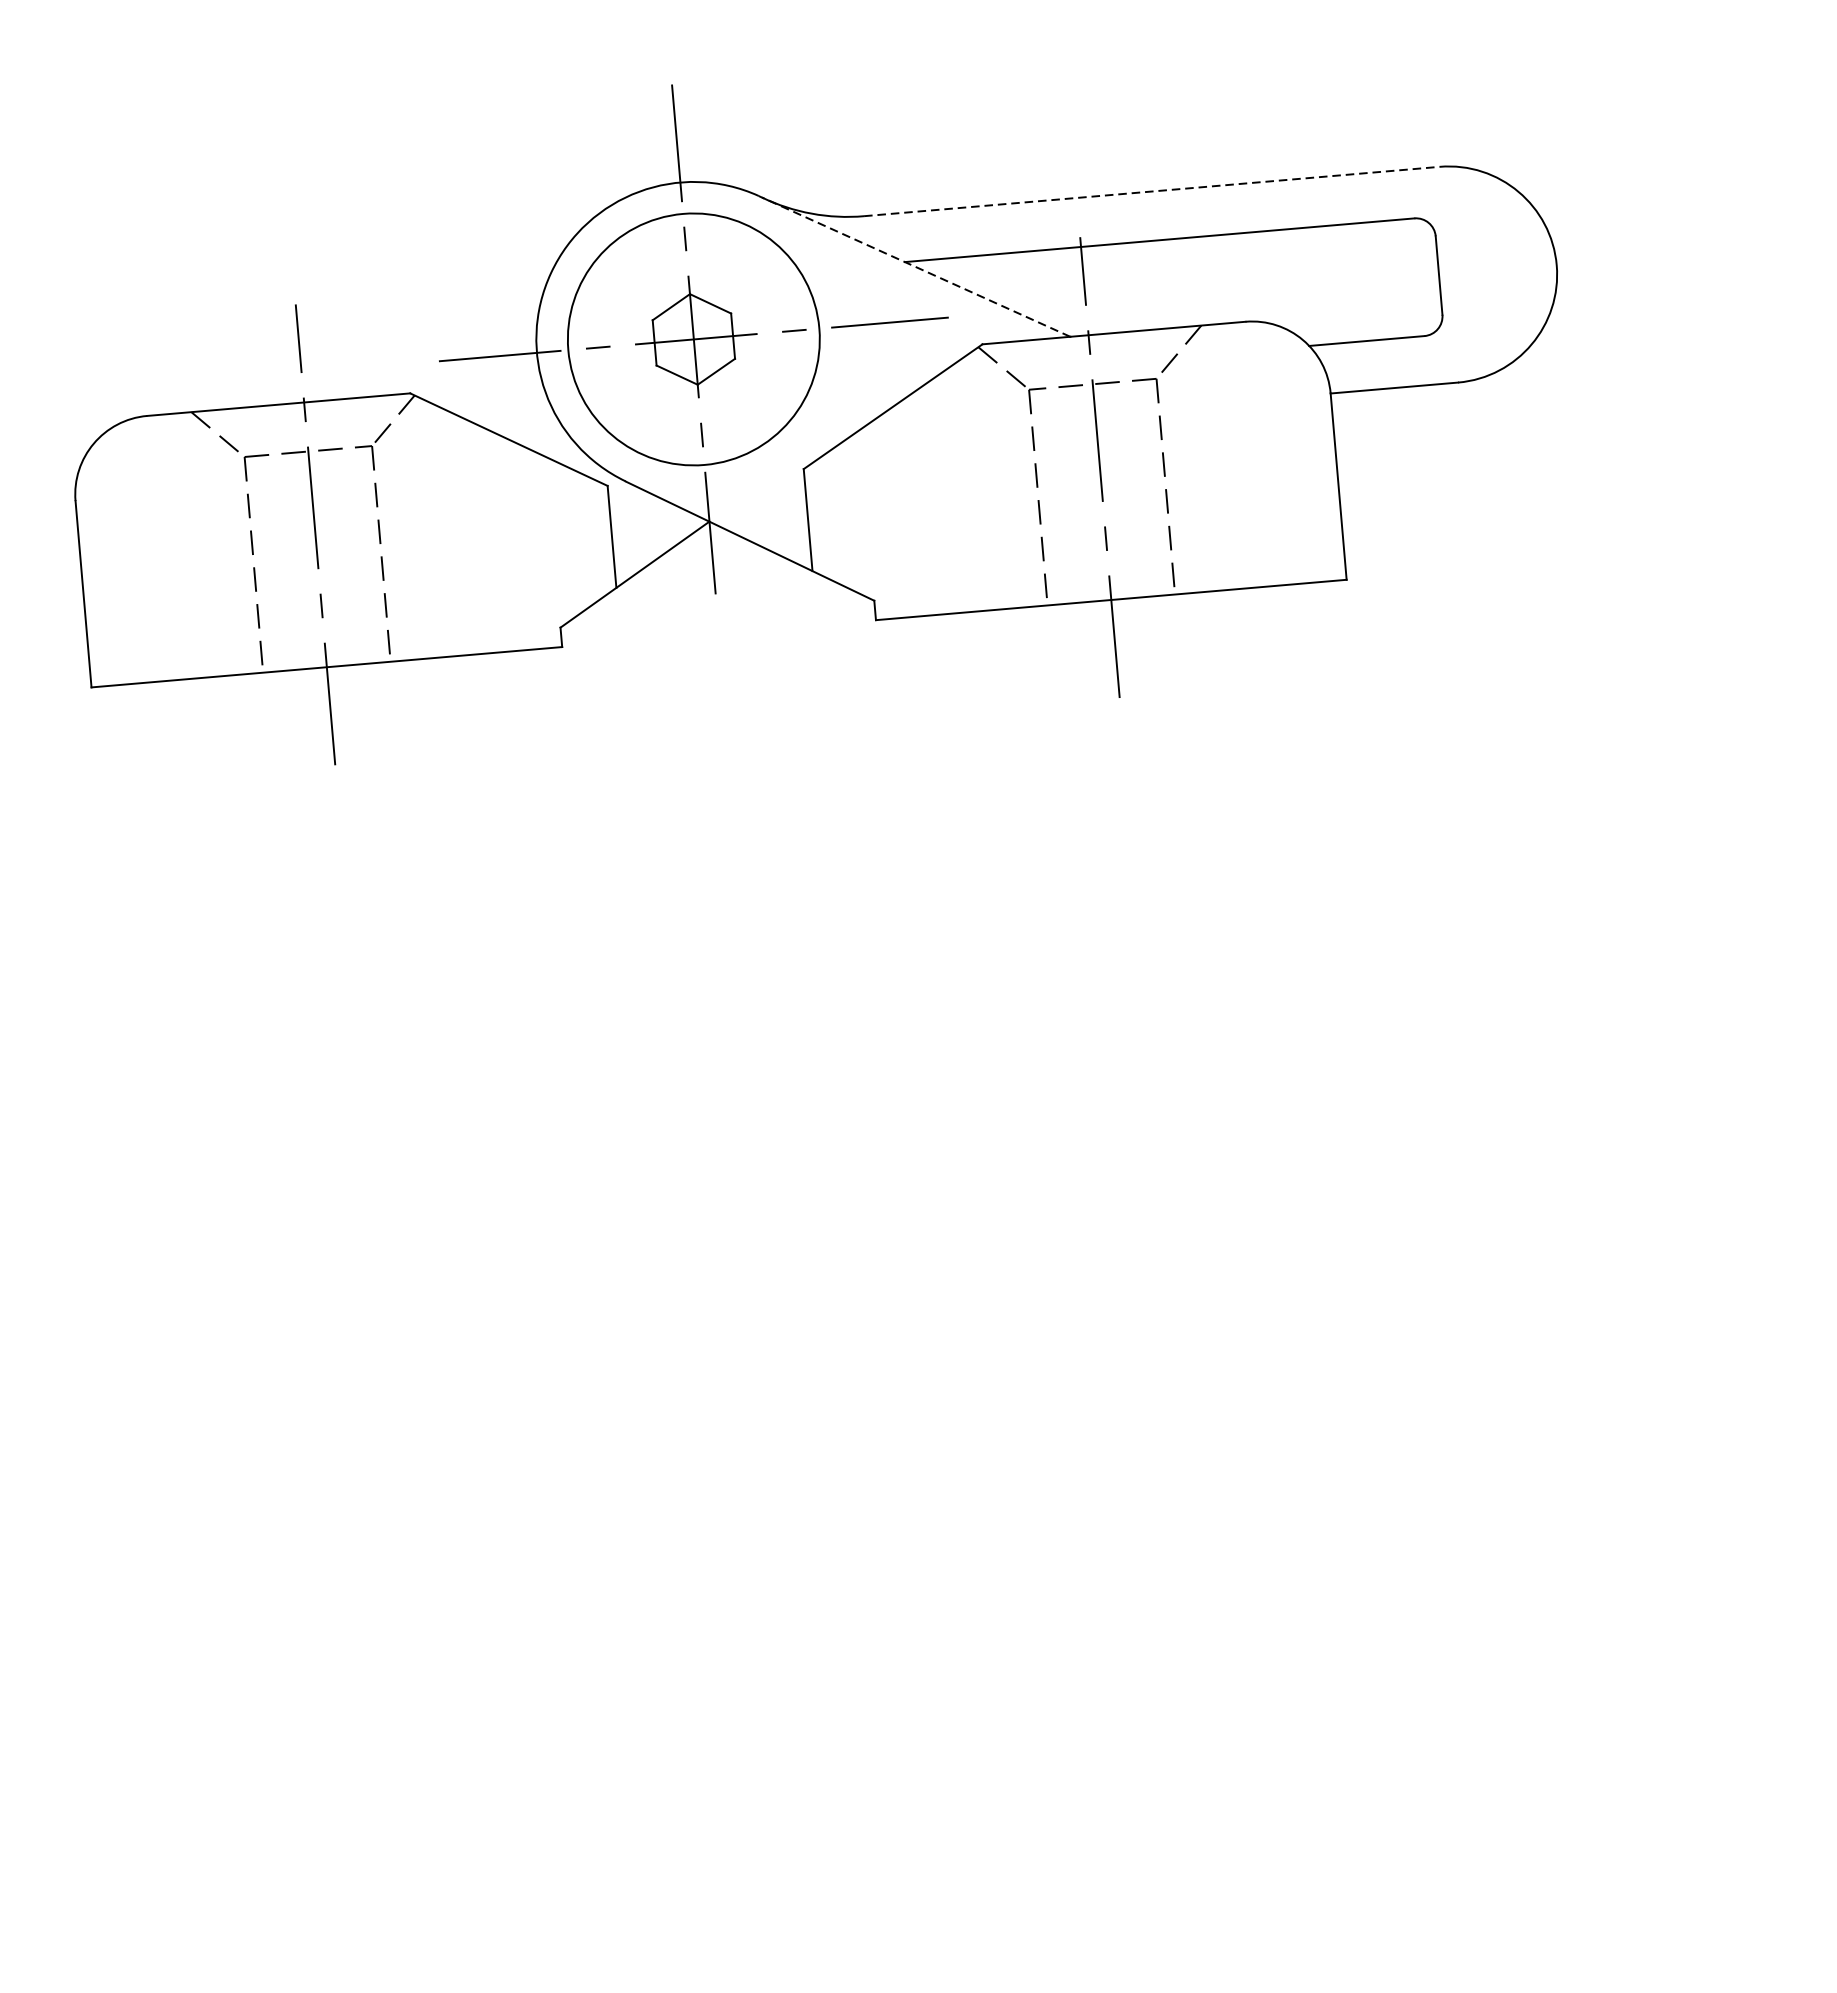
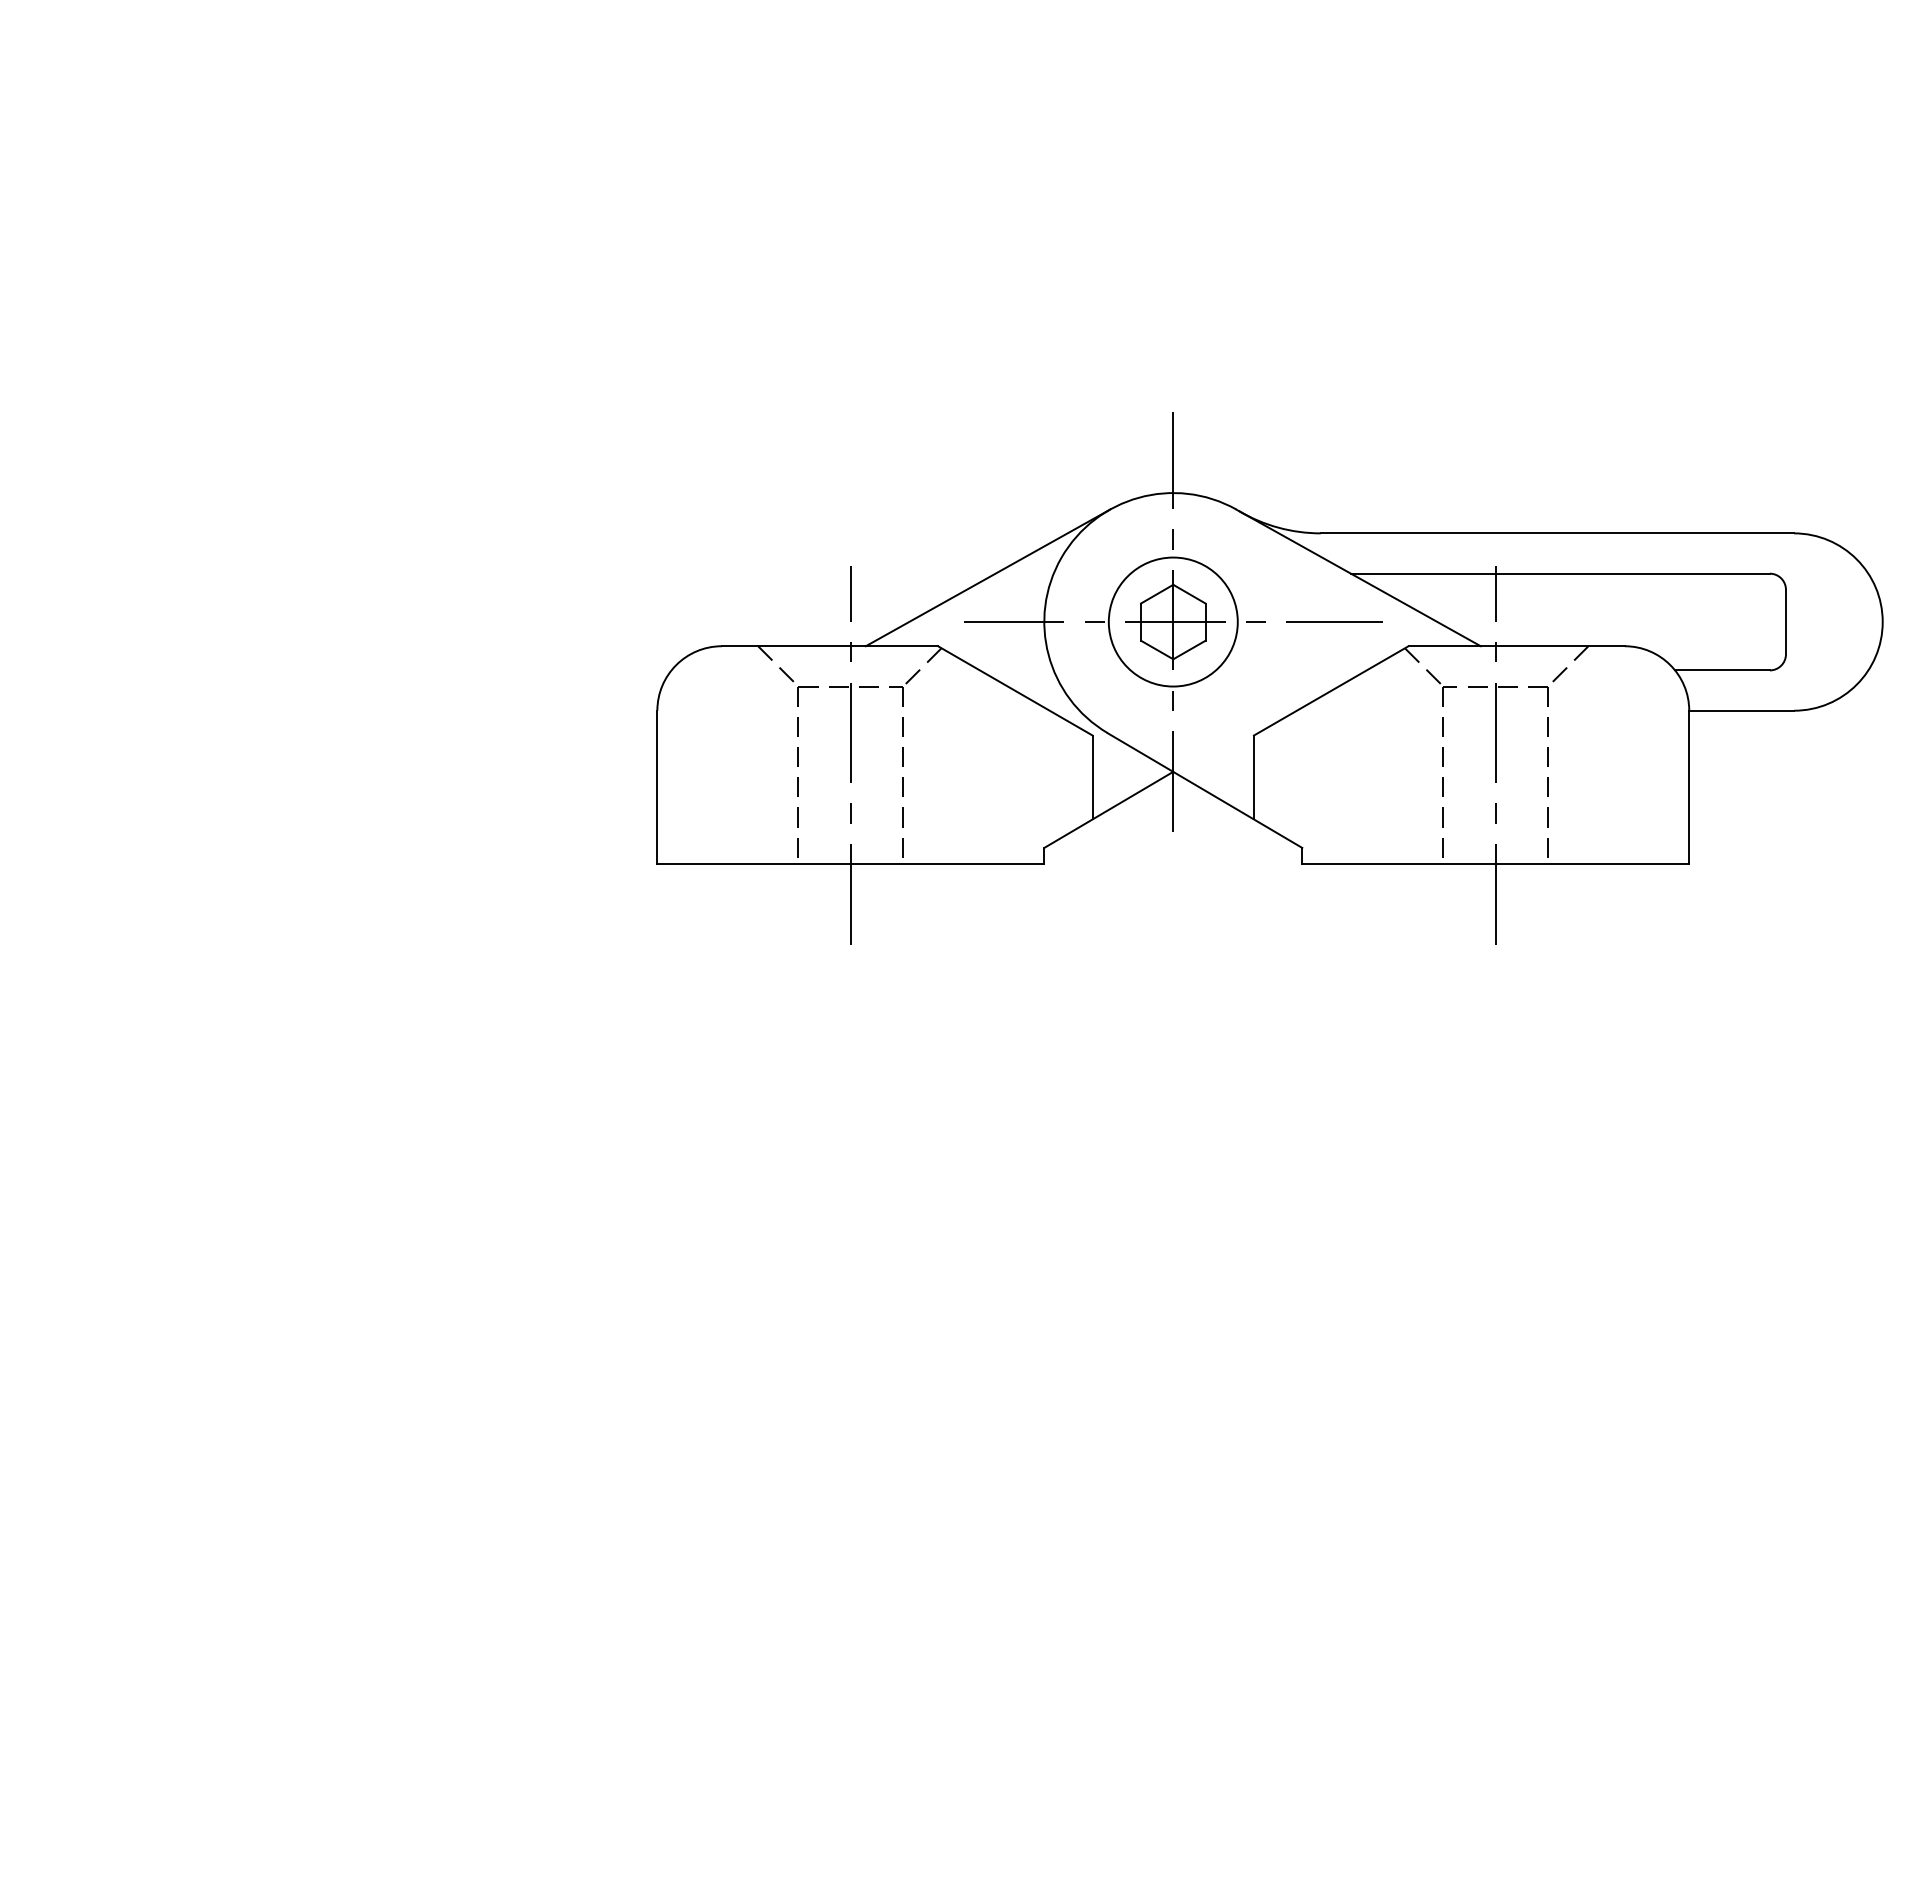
line: (1151, 191) -> (1557, 533), dashed -> solid
line: (914, 265) -> (1358, 577), dashed -> solid
line: (463, 304) -> (987, 577), added
circle: (692, 338) -> (1172, 621), size x0.62

